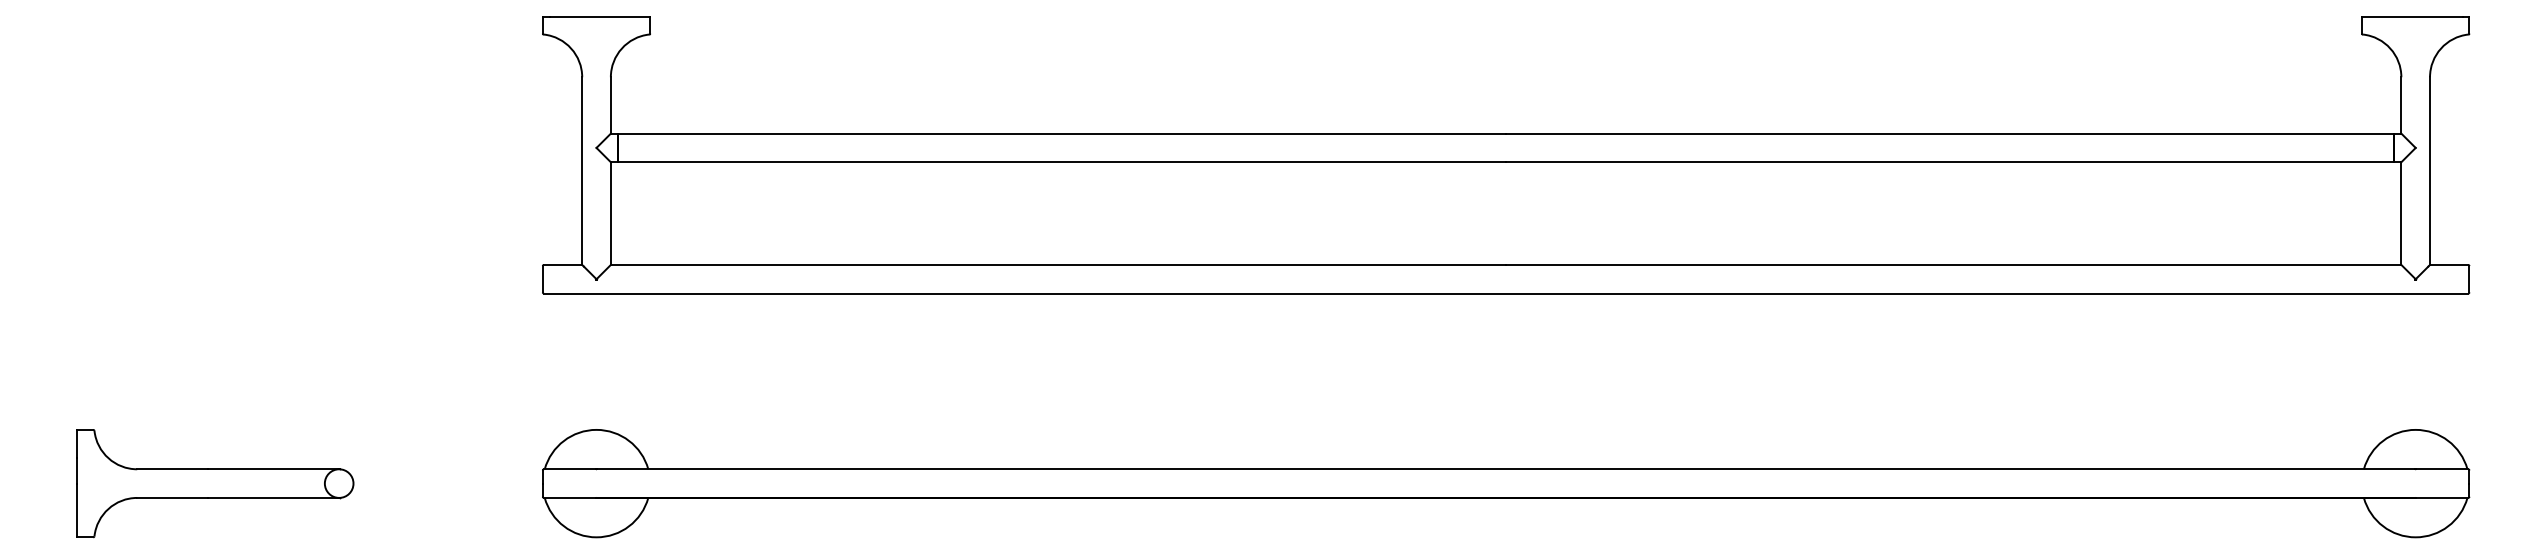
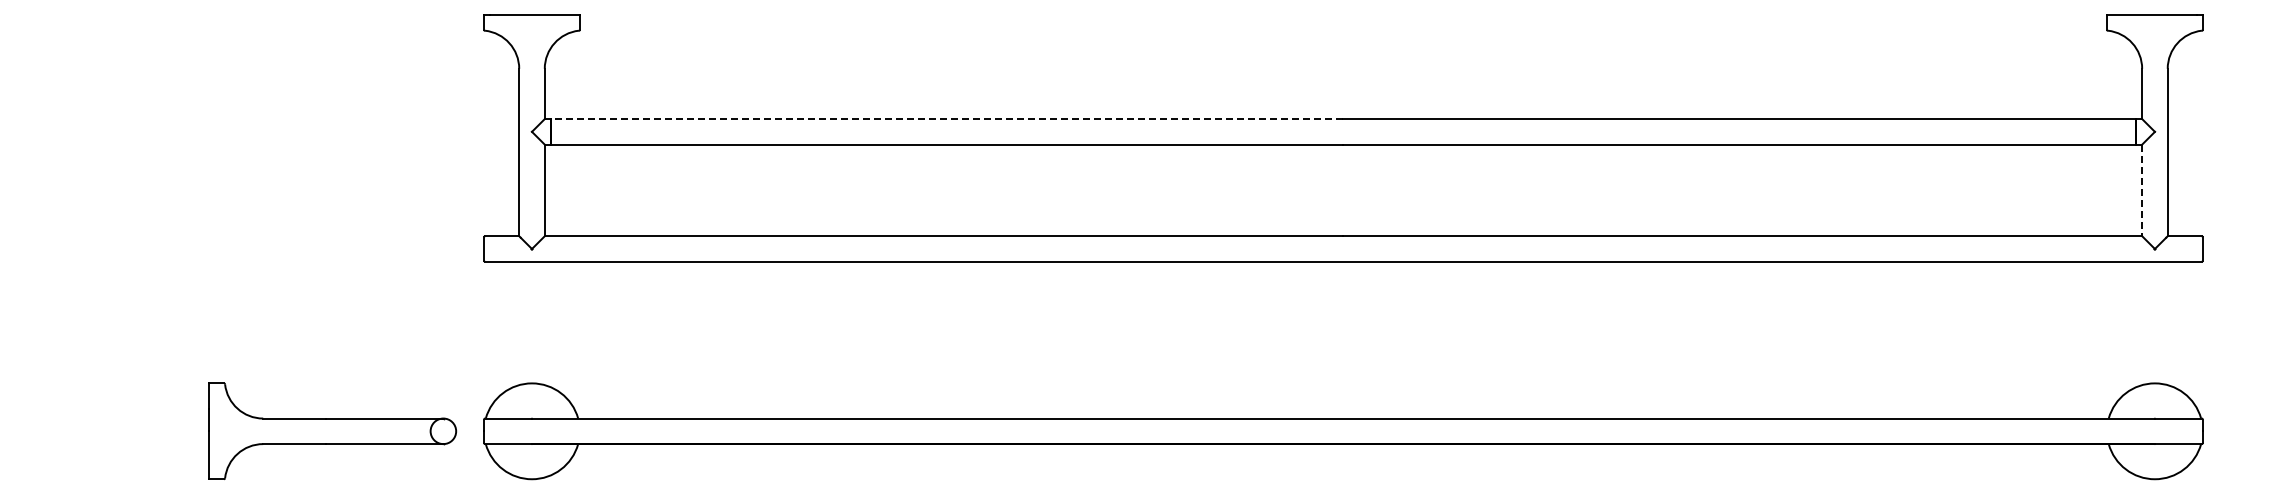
line: (1061, 134) -> (946, 119), solid -> dashed
line: (2401, 213) -> (2142, 190), solid -> dashed
part: (214, 482) -> (332, 430), moved

